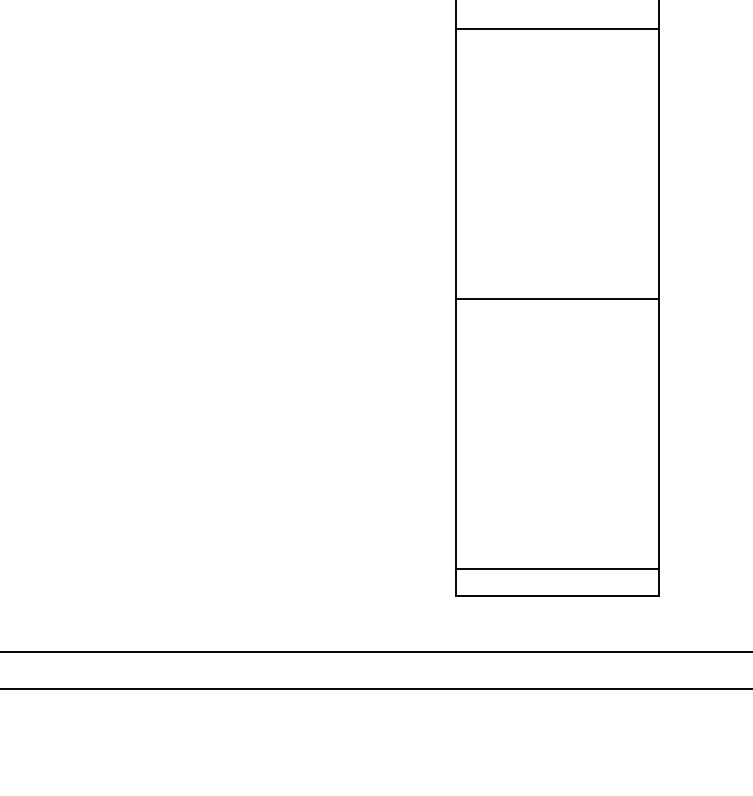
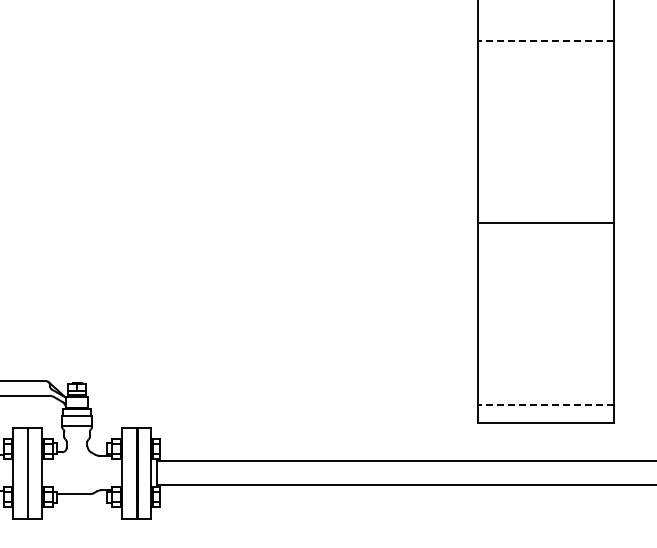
line: (556, 29) -> (545, 41), solid -> dashed
line: (556, 568) -> (545, 404), solid -> dashed

